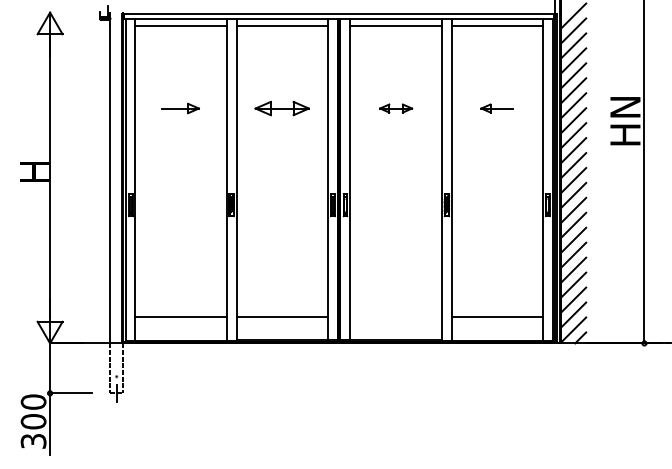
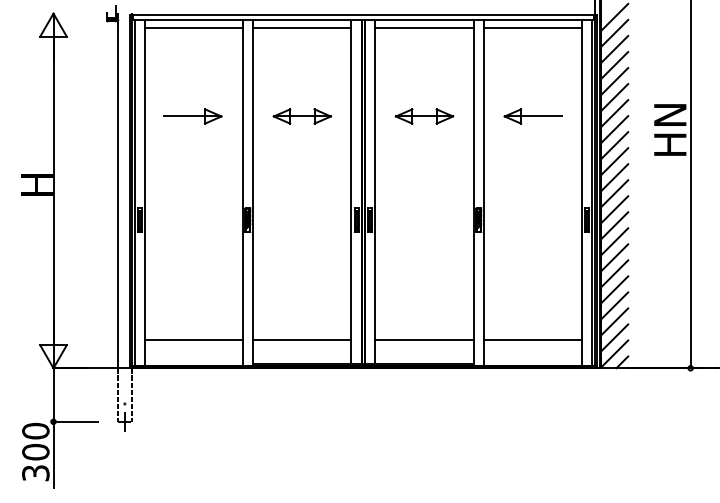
part: (180, 108) -> (193, 116), size x1.43
part: (395, 108) -> (423, 116), size x1.67
part: (496, 108) -> (532, 116), size x1.67
line: (395, 317) -> (423, 340), added

